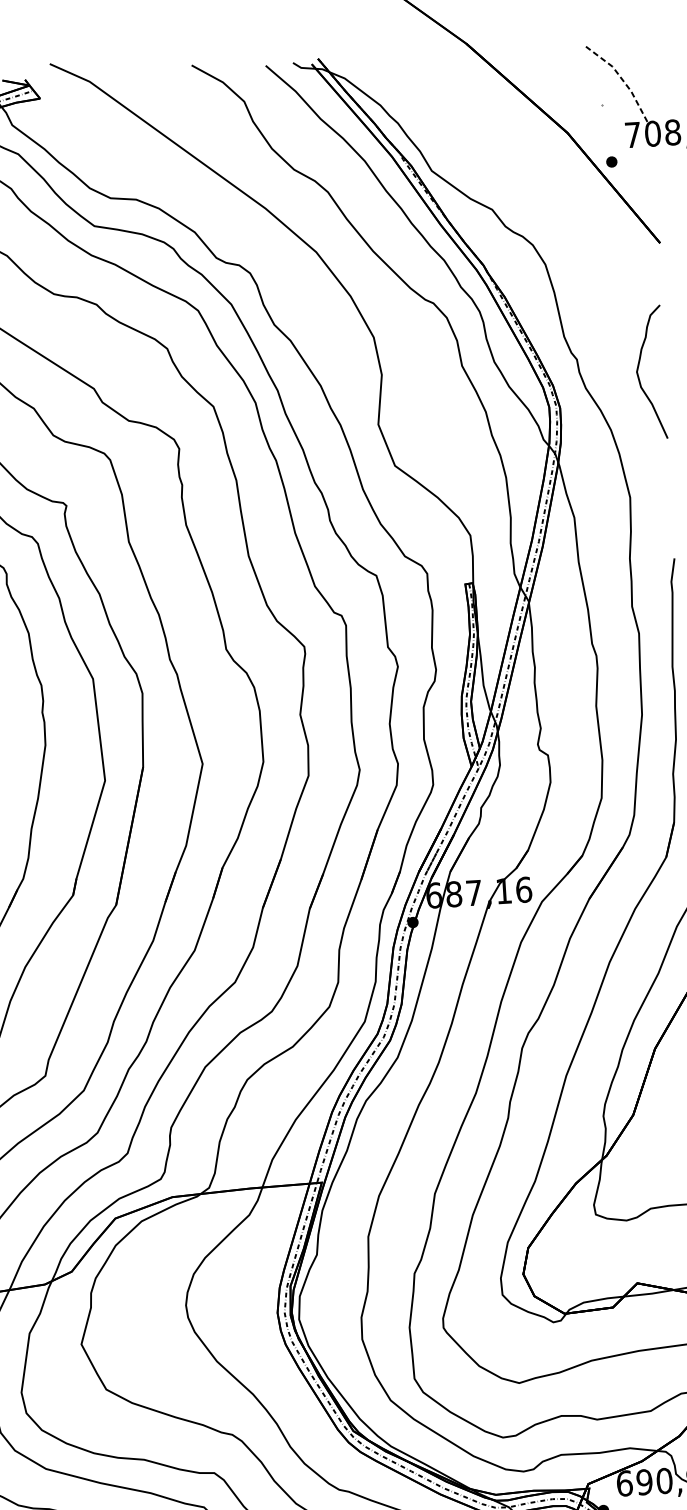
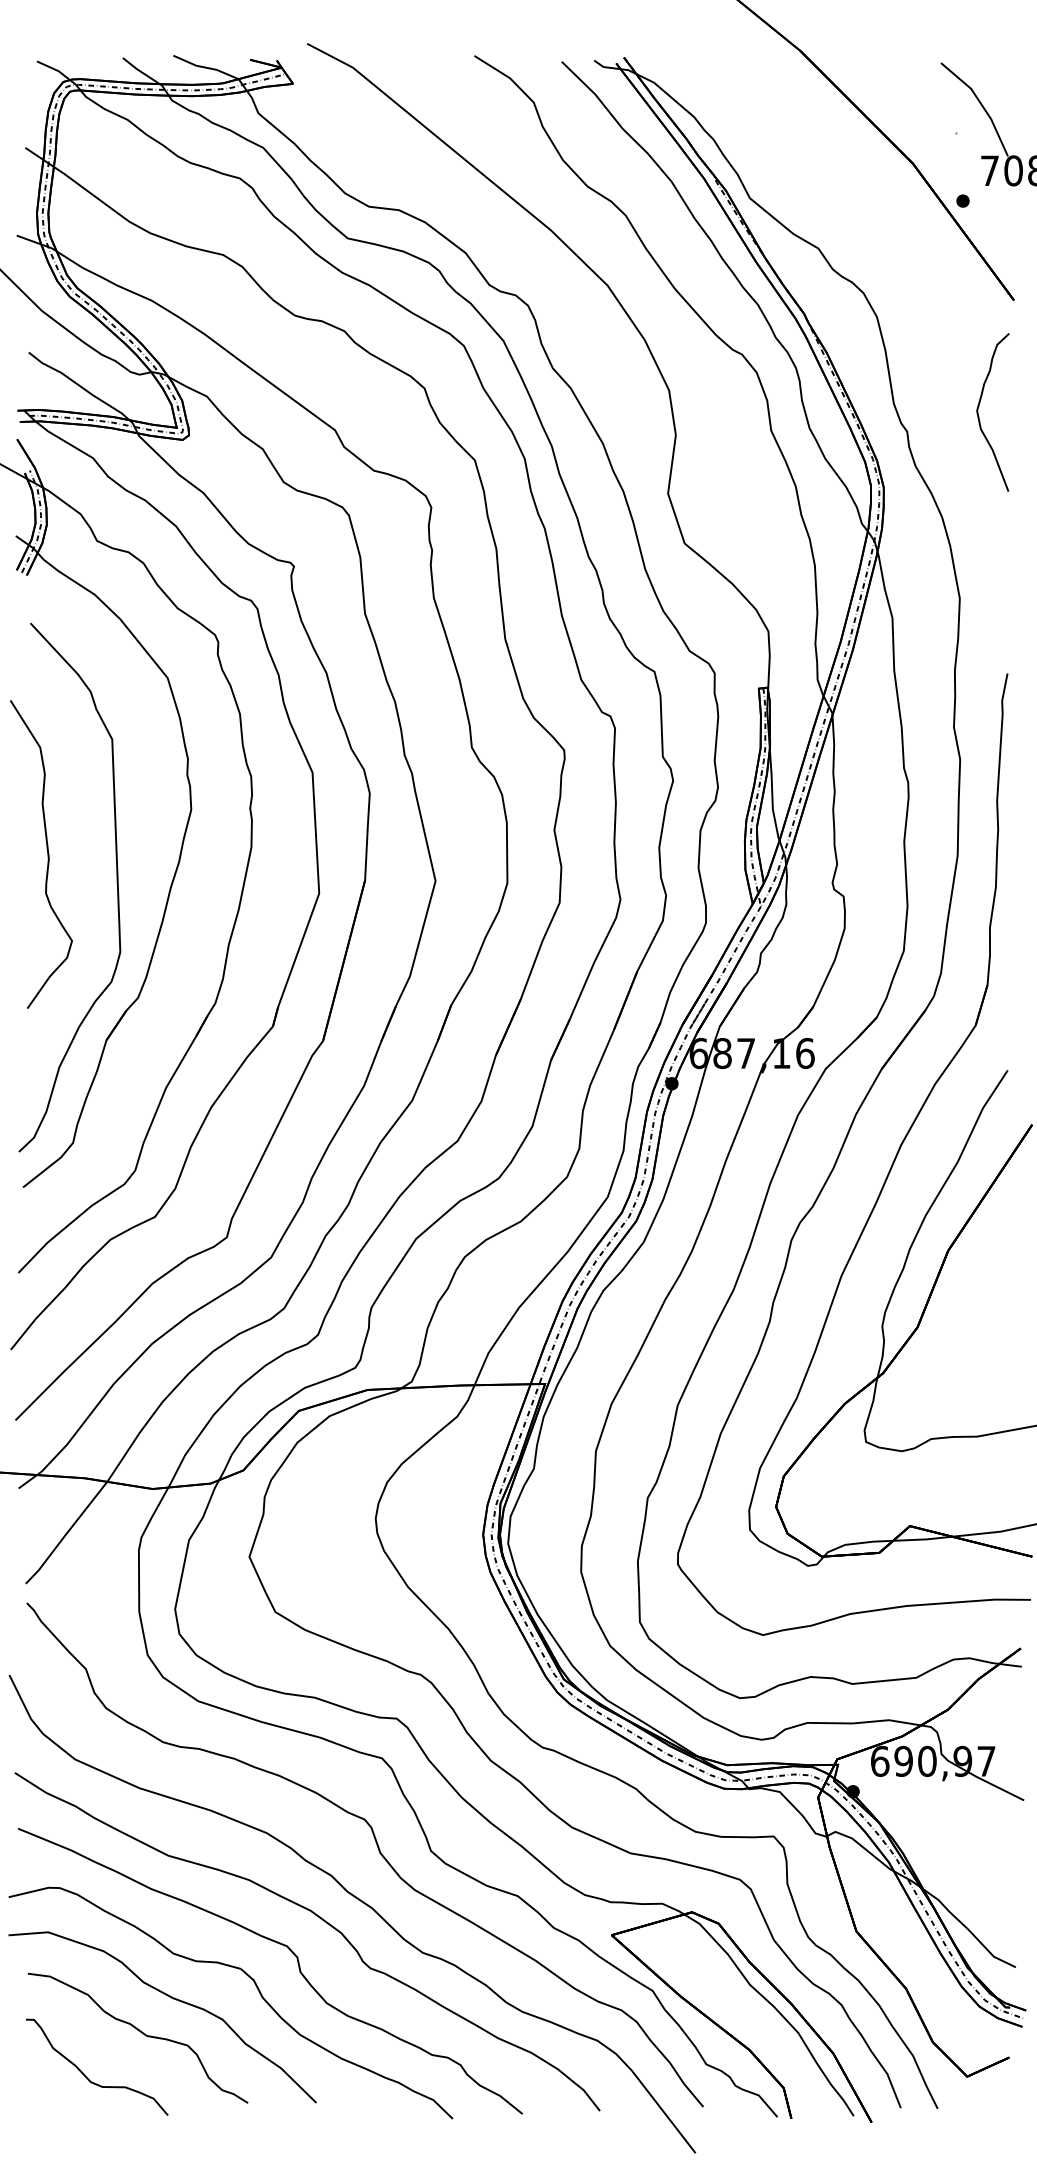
line: (622, 79) -> (981, 104), dashed -> solid
curve: (639, 376) -> (979, 416), moved

